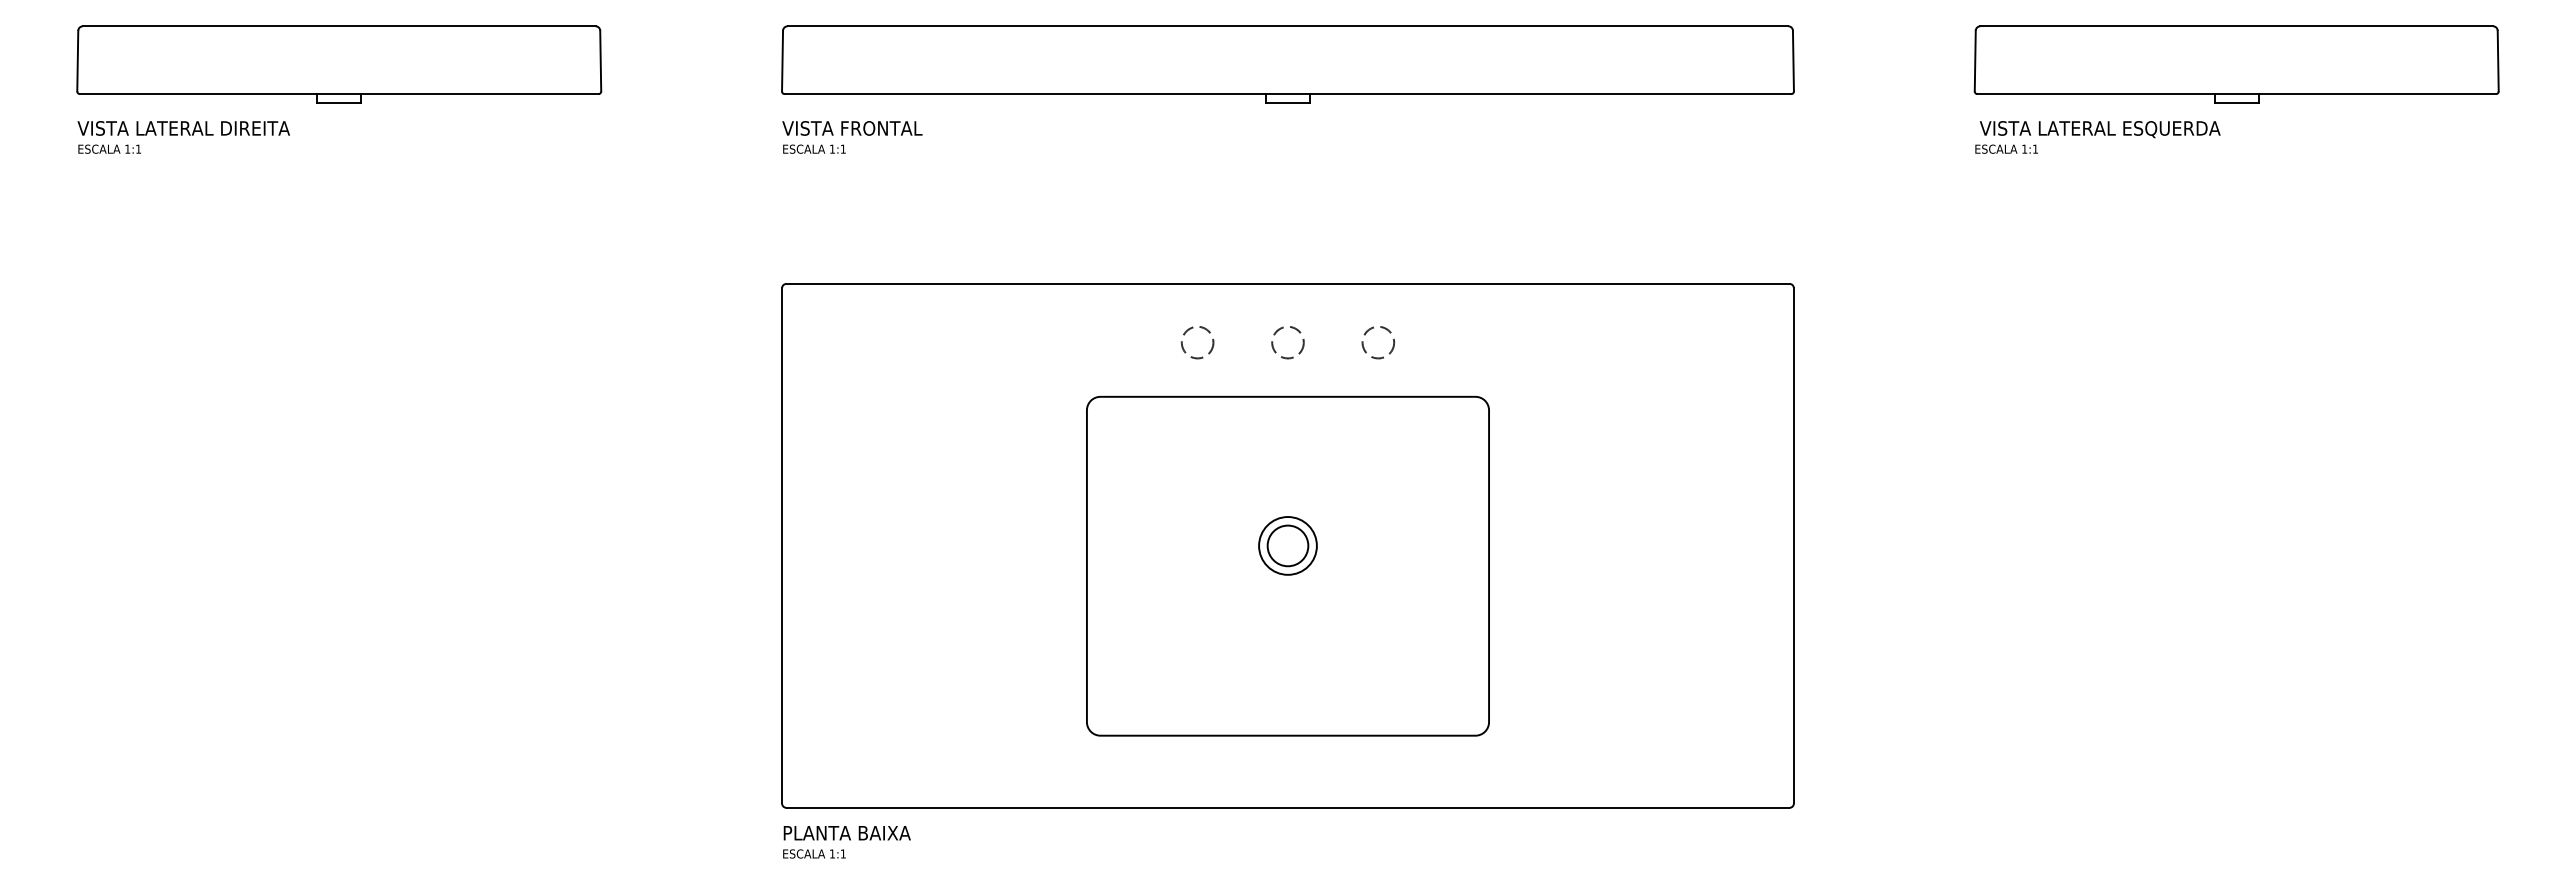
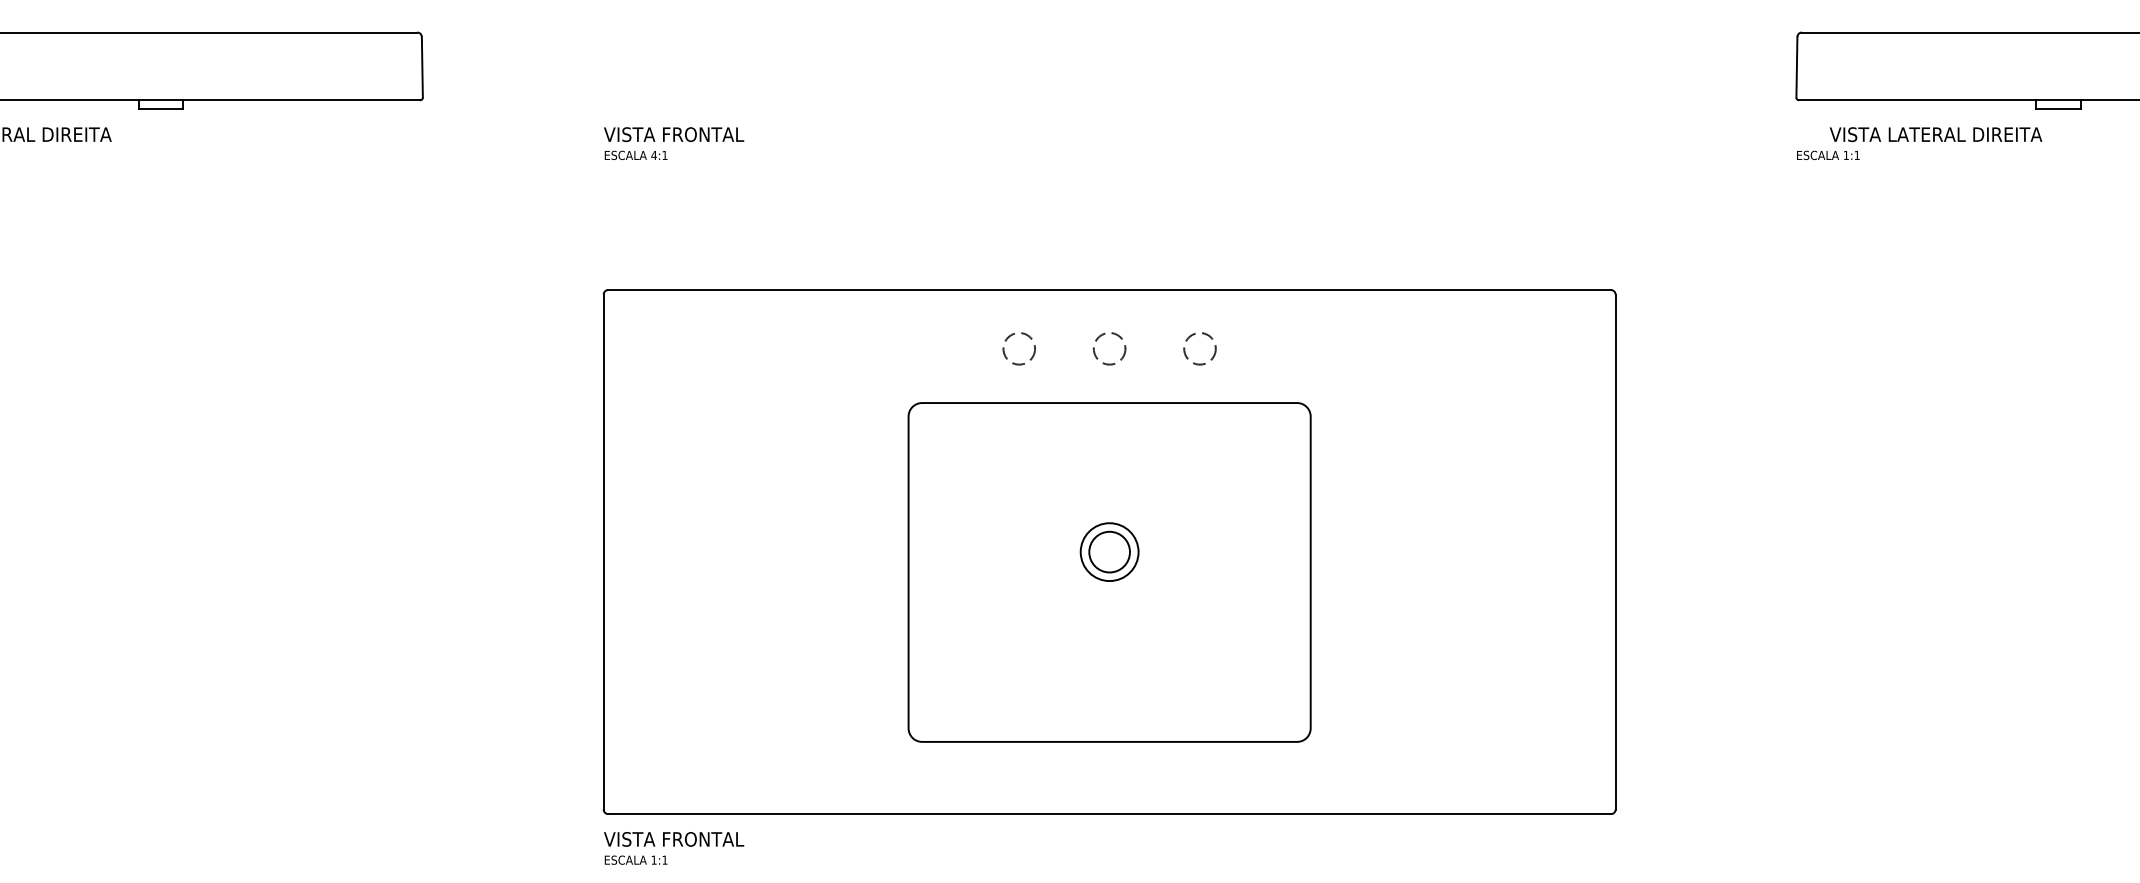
part: (1287, 64) -> (1109, 70), removed
text: (2093, 129) -> (1915, 135), VISTA LATERAL ESQUERDA -> VISTA LATERAL DIREITA
text: (832, 148) -> (654, 154), 1:1 -> 4:1
text: (852, 832) -> (674, 838), PLANTA BAIXA -> VISTA FRONTAL

